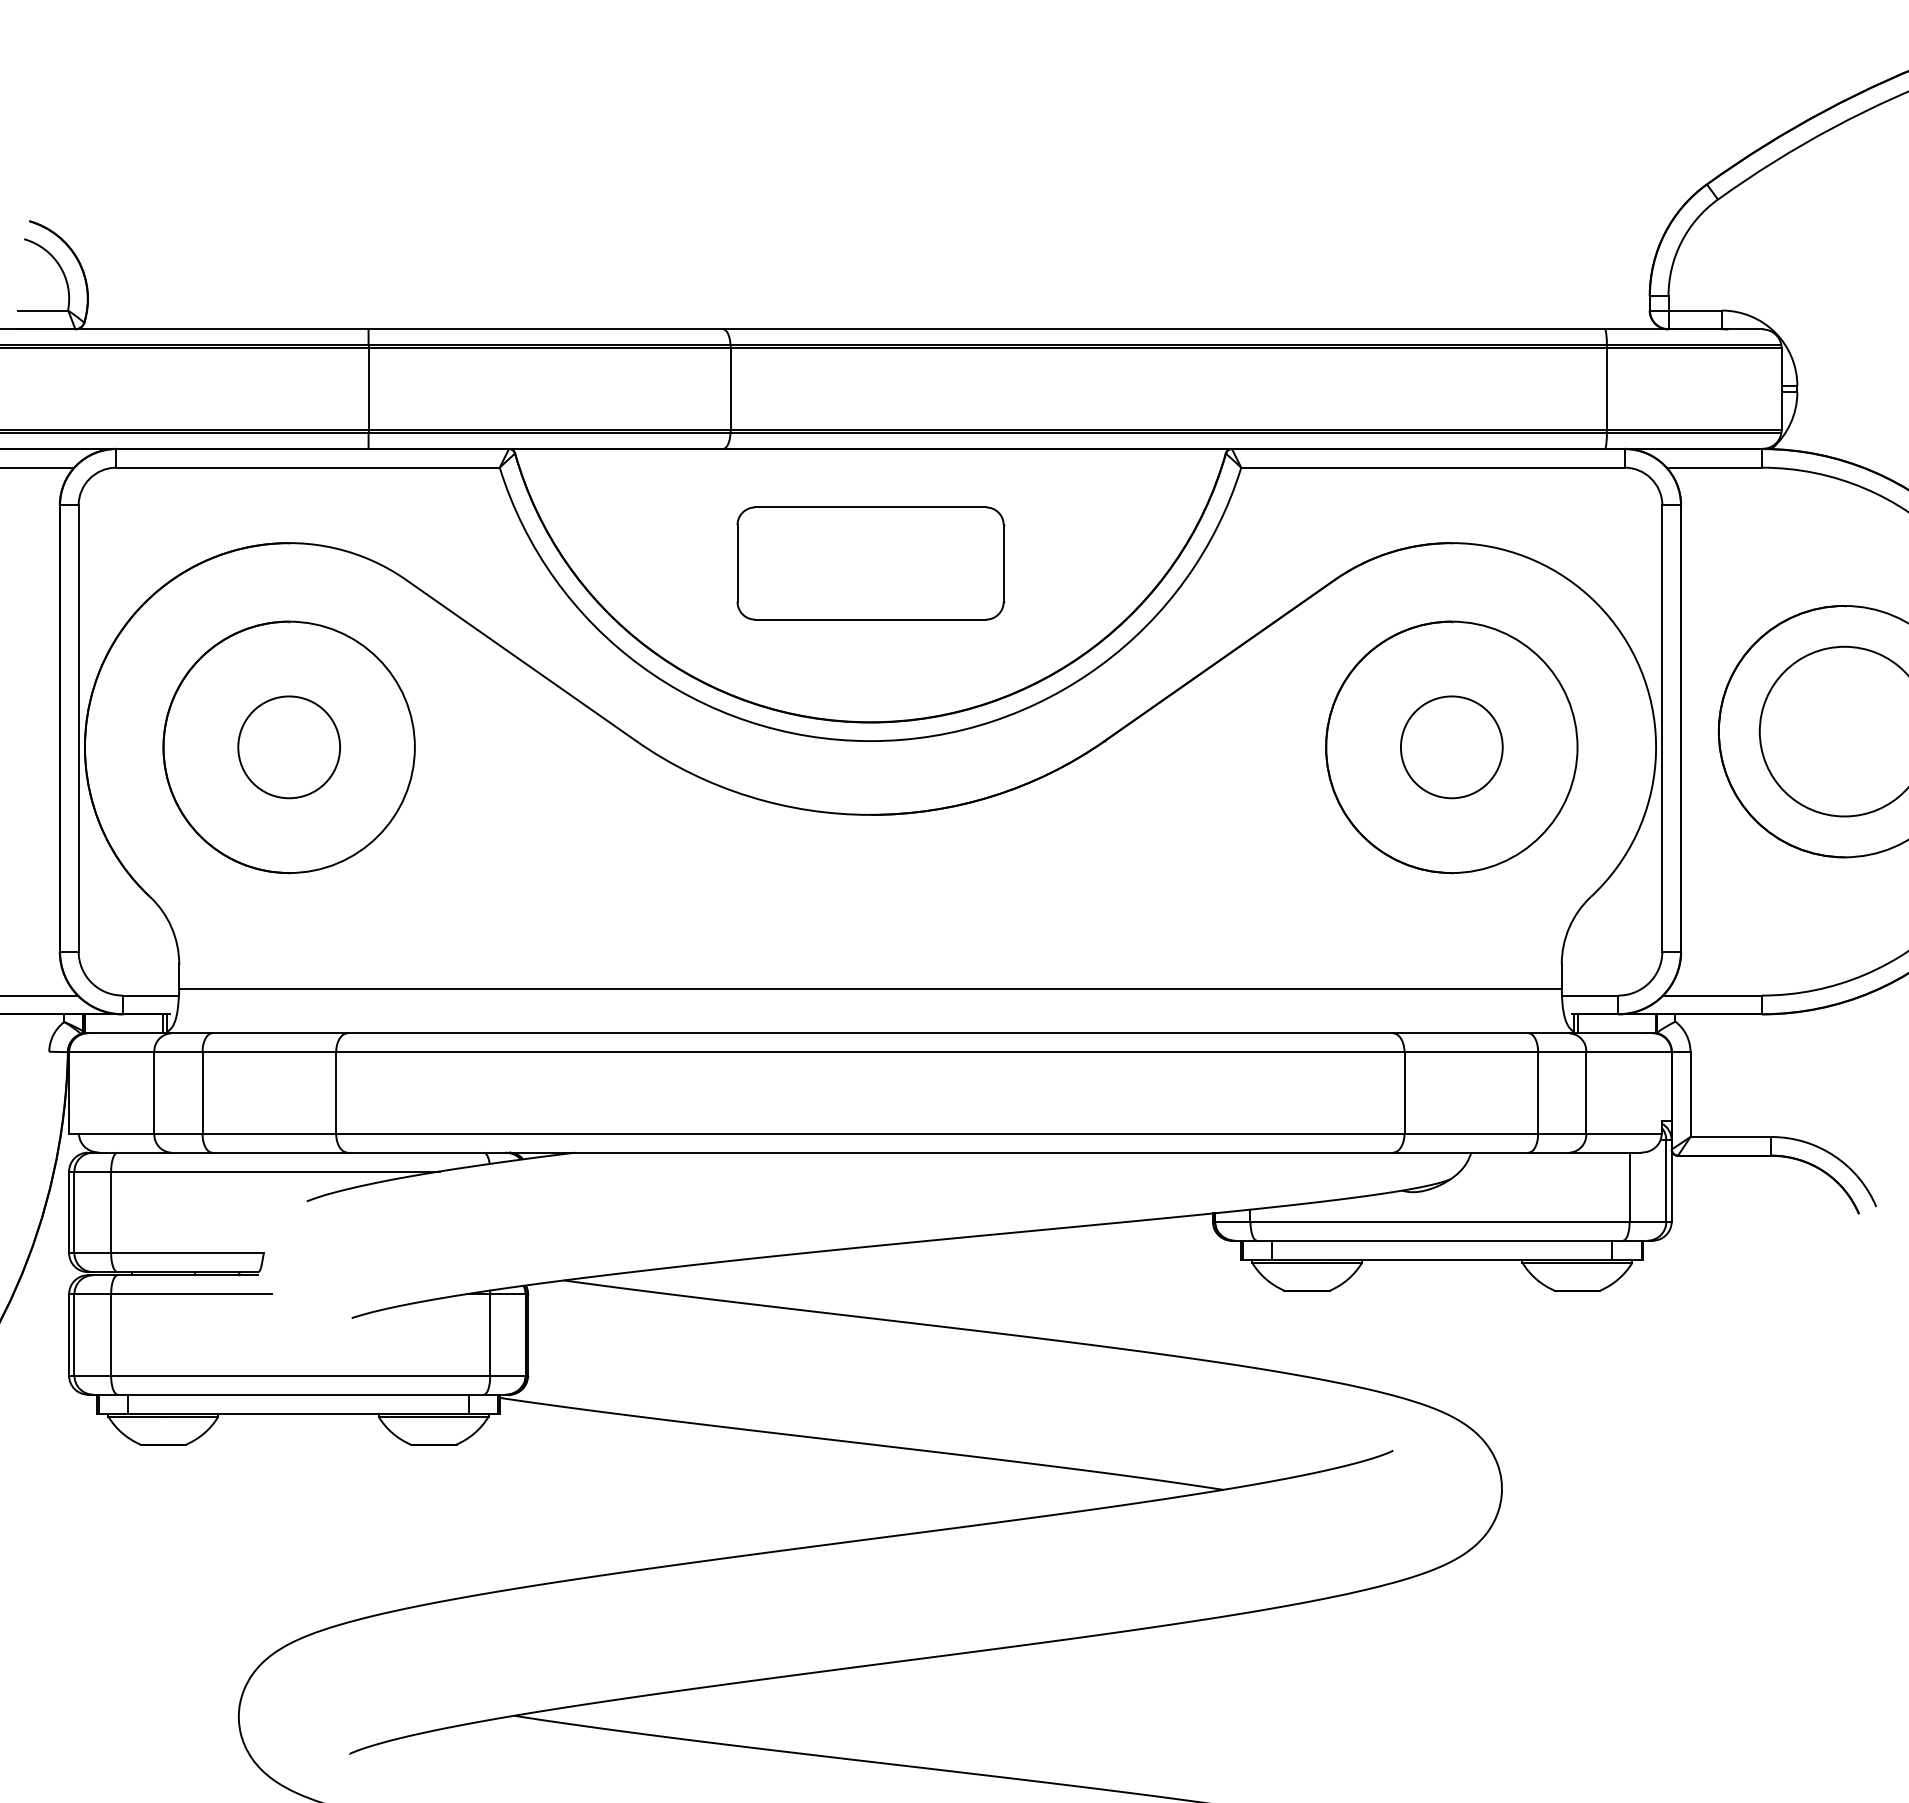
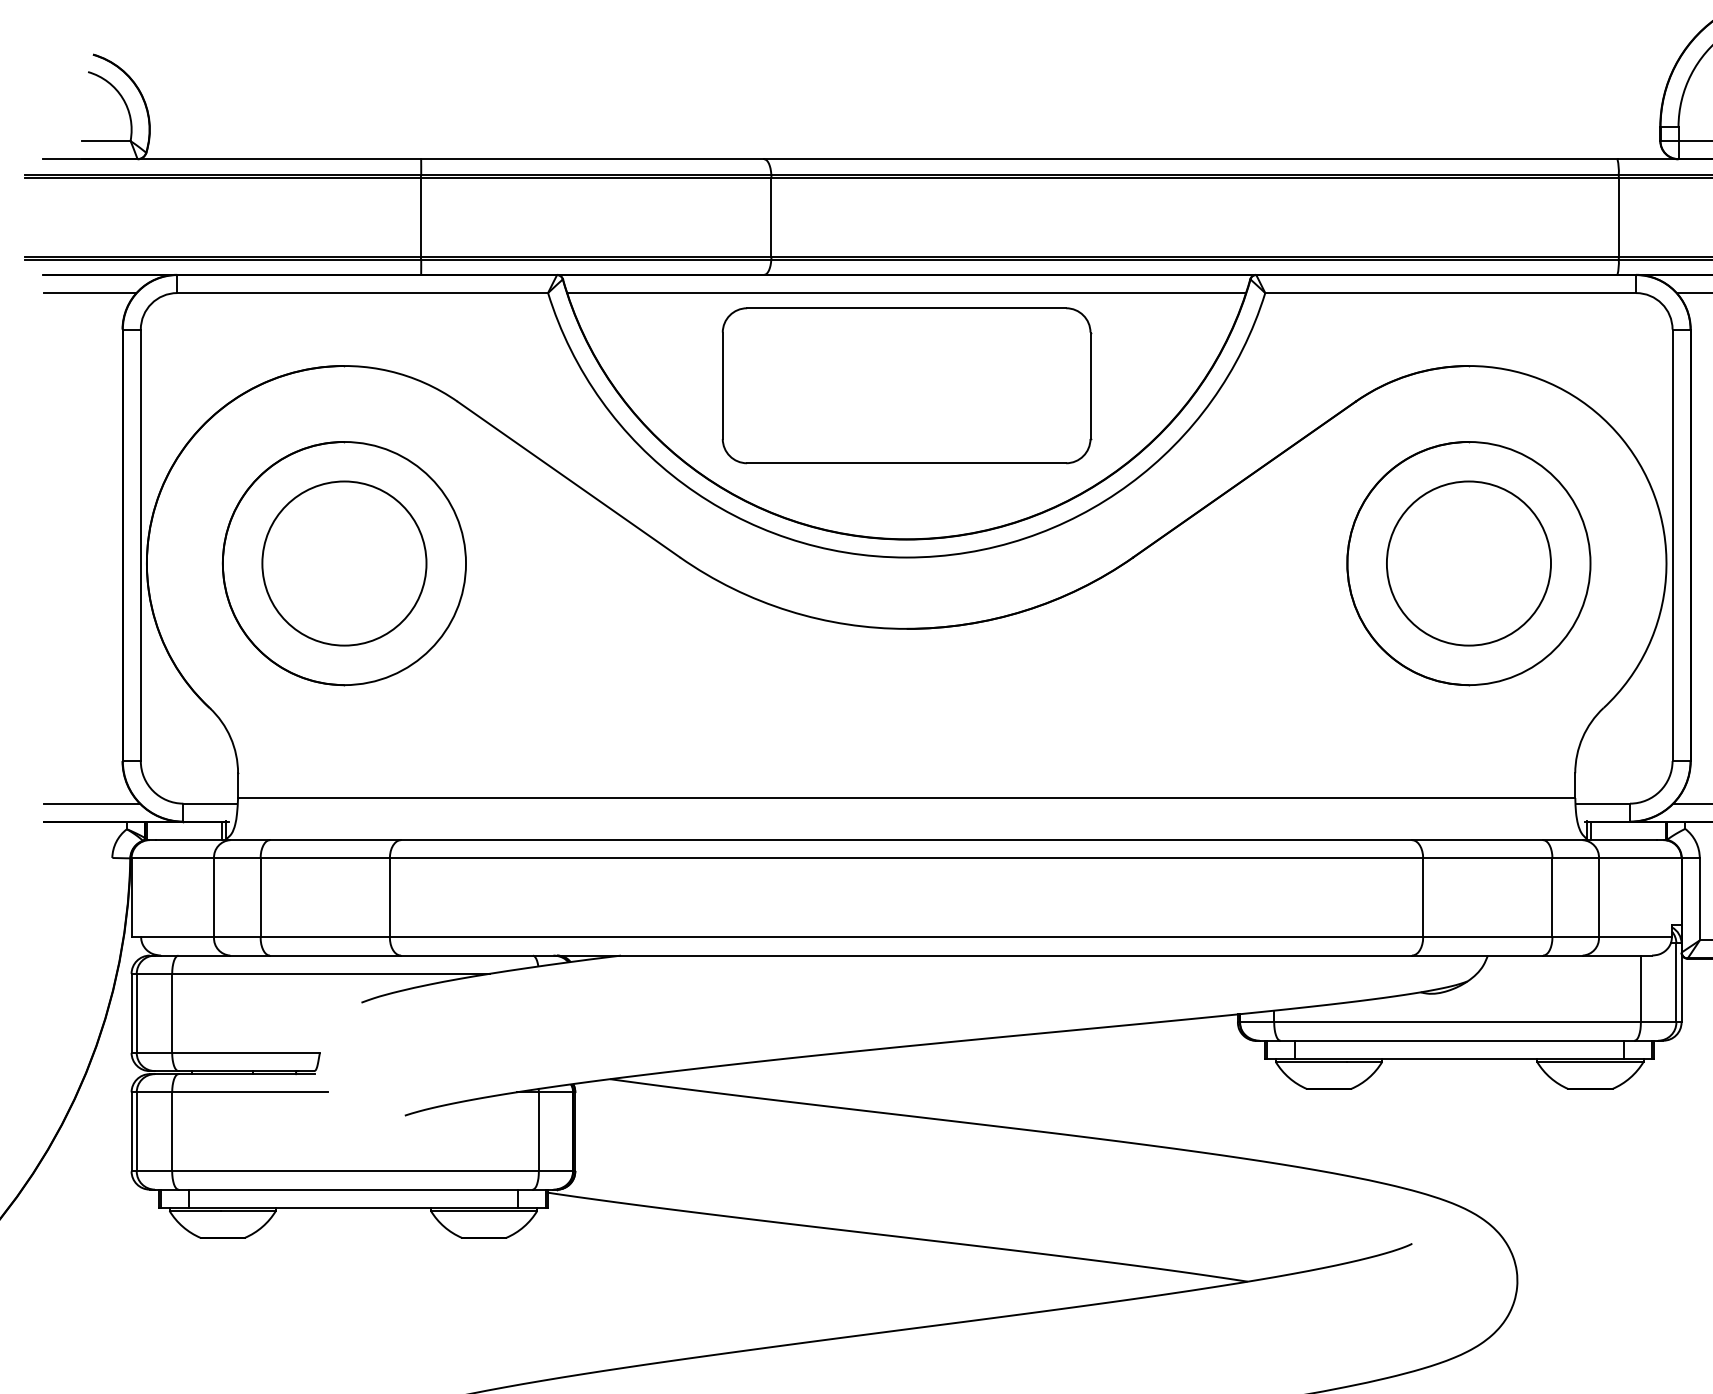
line: (870, 467) -> (906, 292), added
part: (870, 563) -> (906, 385), size x1.43
circle: (289, 747) -> (344, 563), size x1.67
circle: (1451, 747) -> (1468, 563), size x1.67

